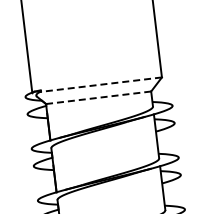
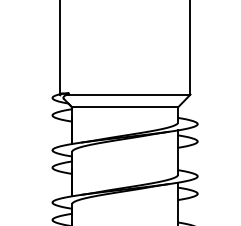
line: (100, 84) -> (128, 94), dashed -> solid
line: (98, 98) -> (124, 107), dashed -> solid

